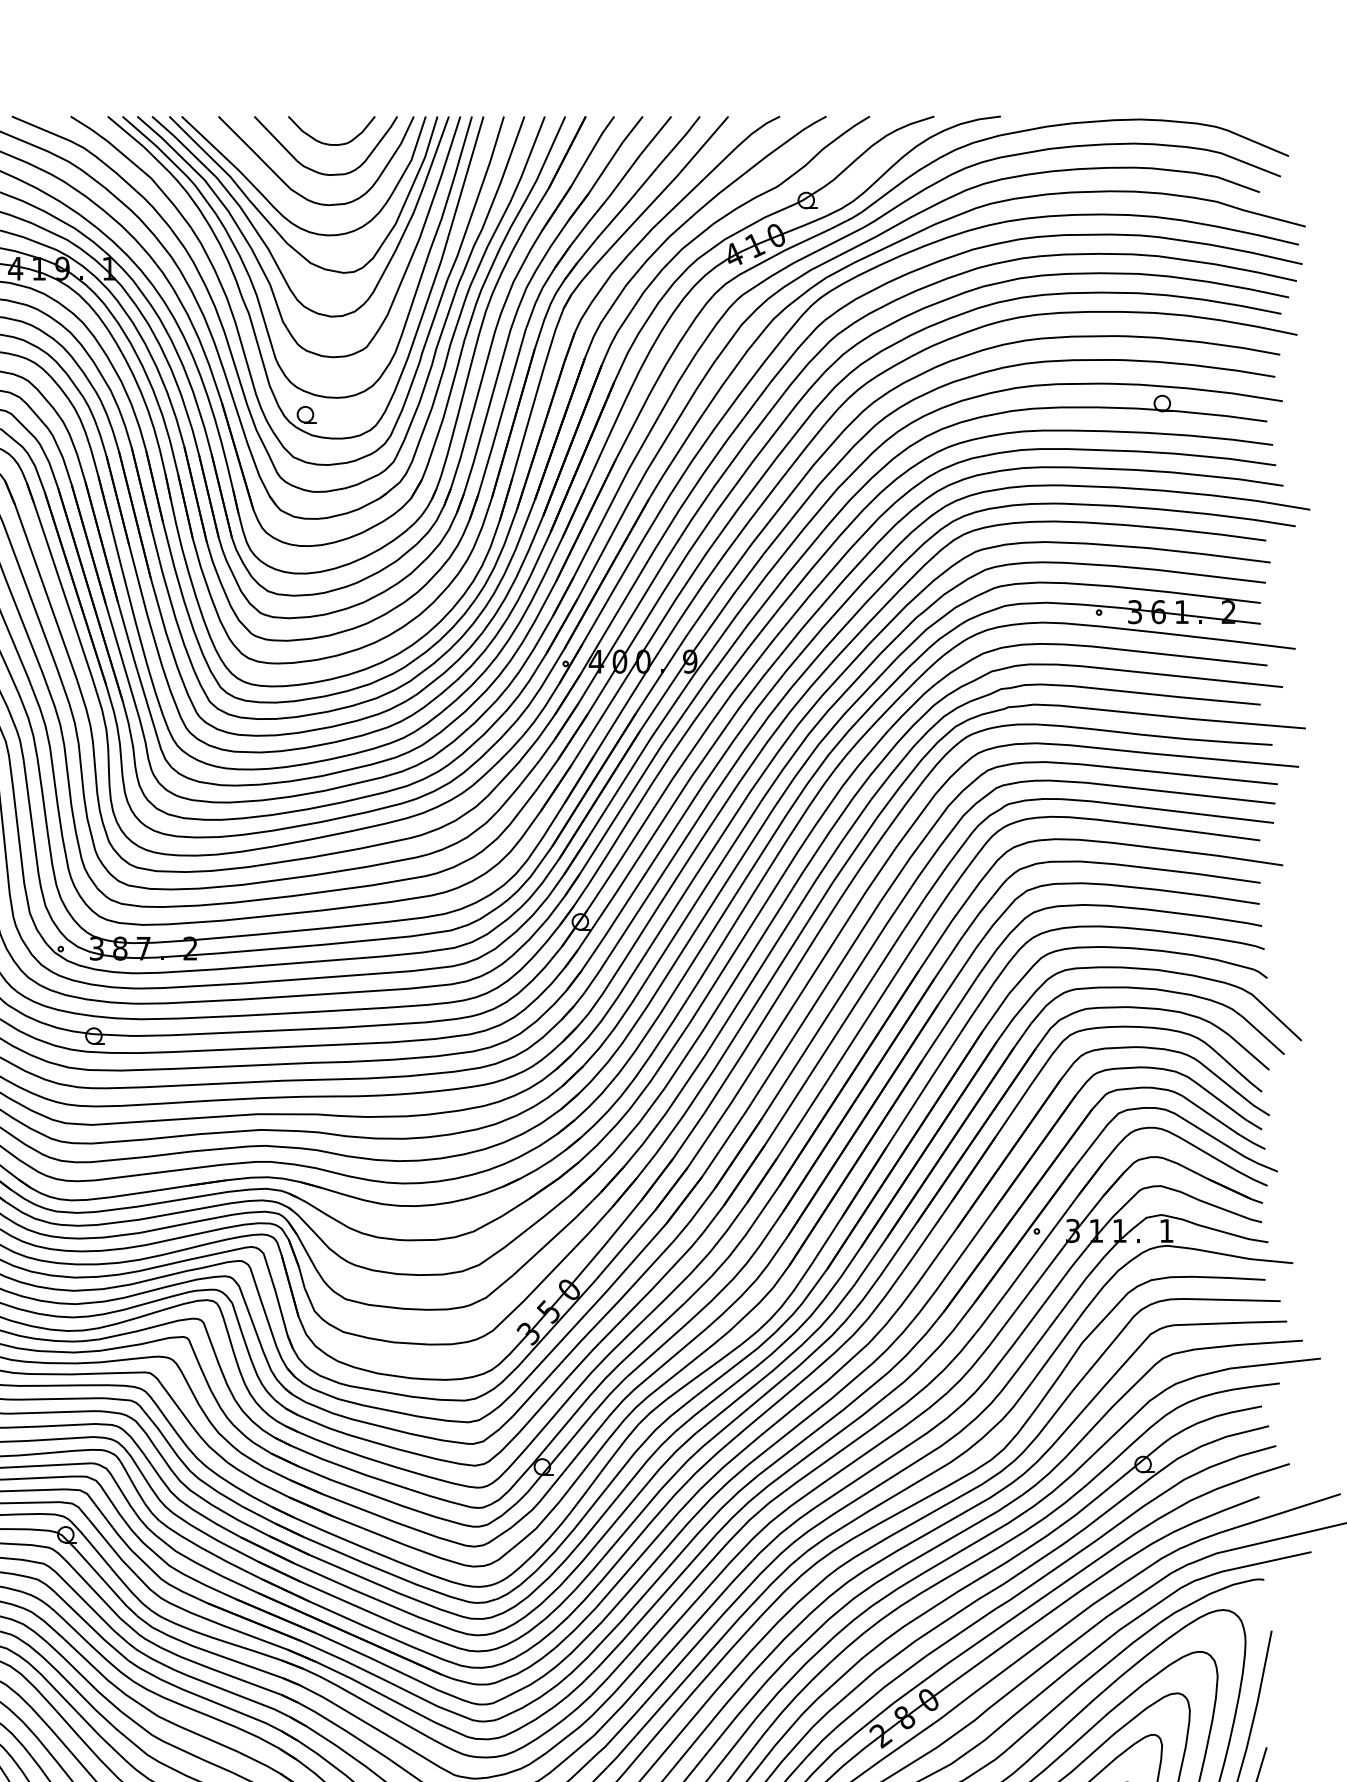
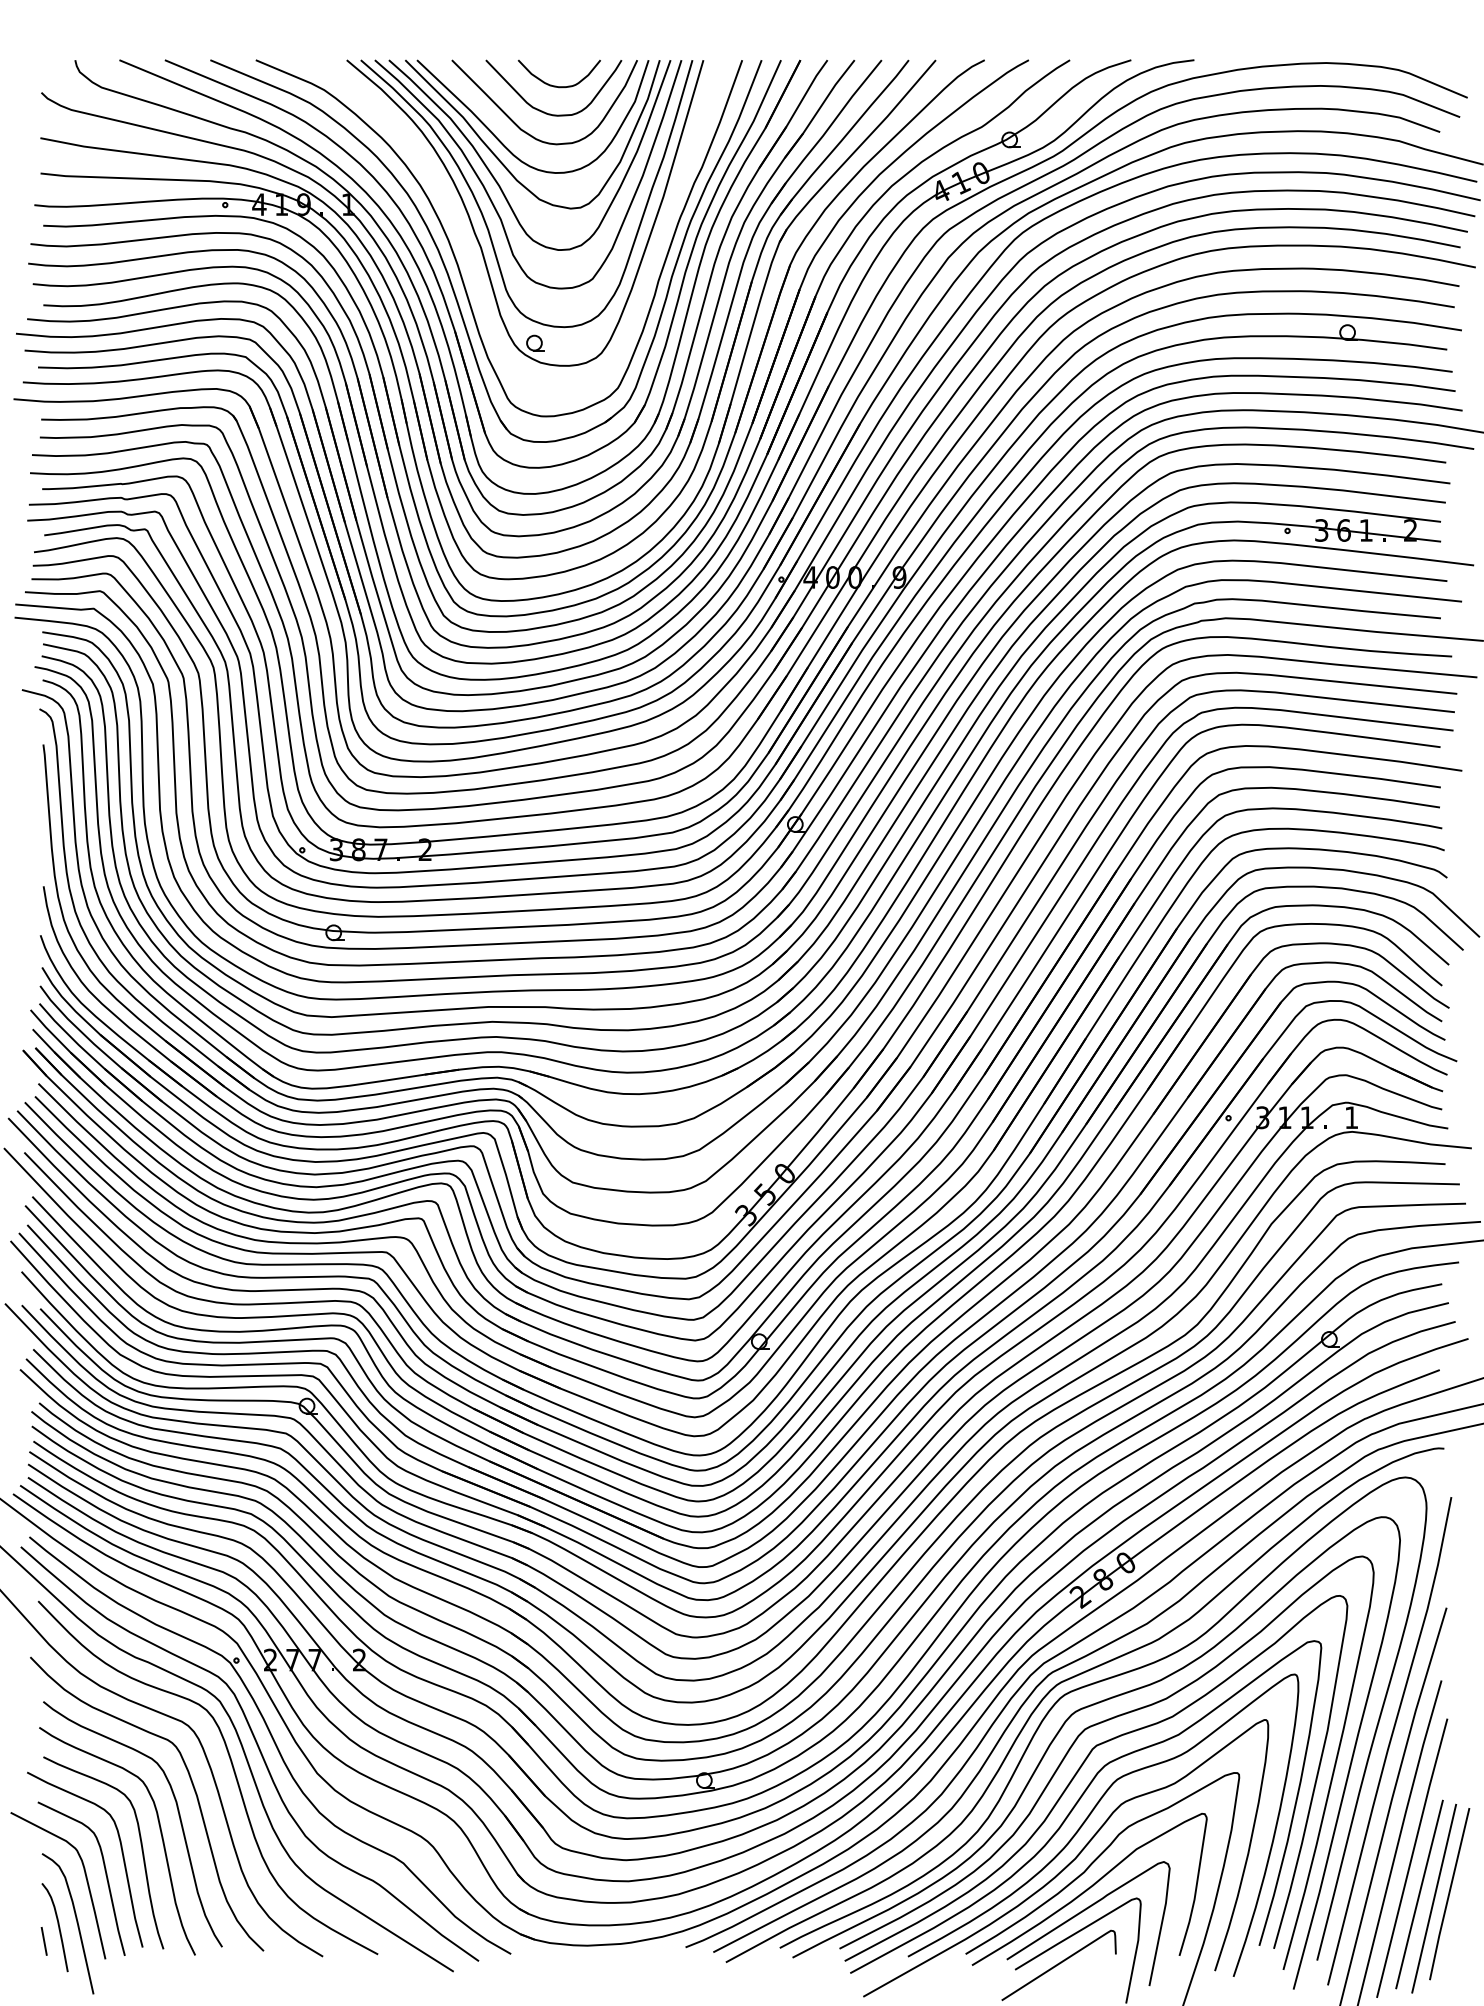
curve: (232, 310) -> (465, 244), removed

